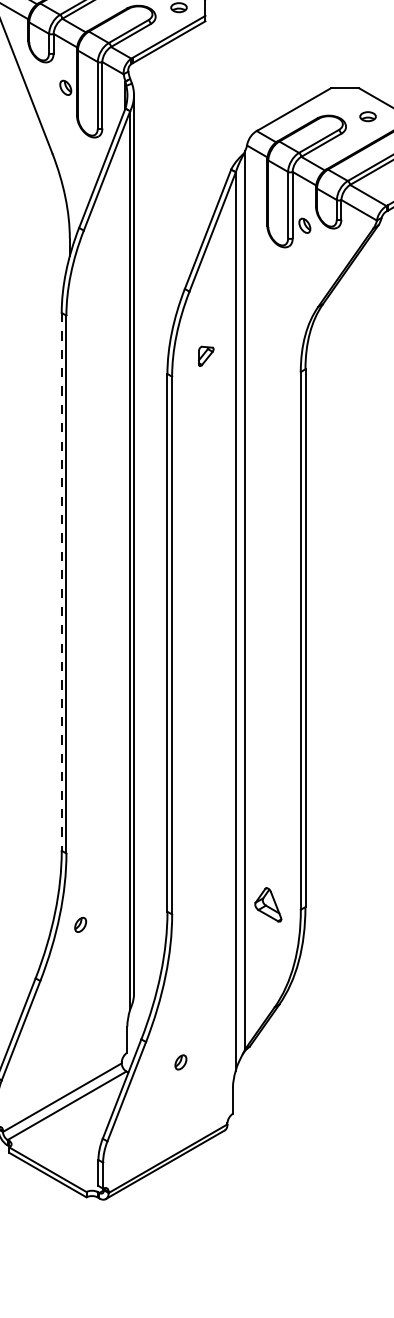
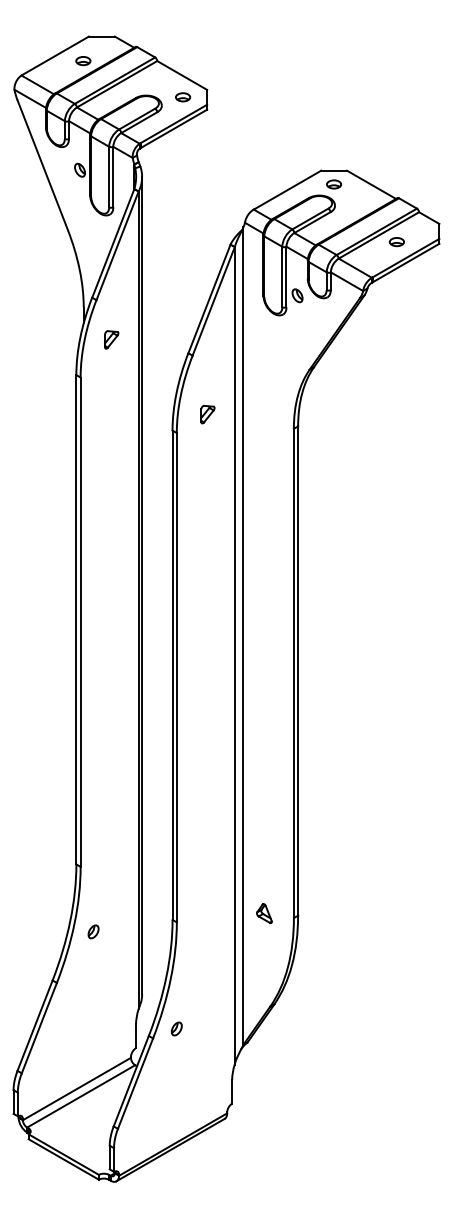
part: (368, 116) -> (334, 184), moved
part: (100, 273) -> (111, 339), added
line: (61, 581) -> (76, 619), dashed -> solid
part: (268, 904) -> (264, 913), size x0.62
part: (180, 1061) -> (176, 1028), moved

